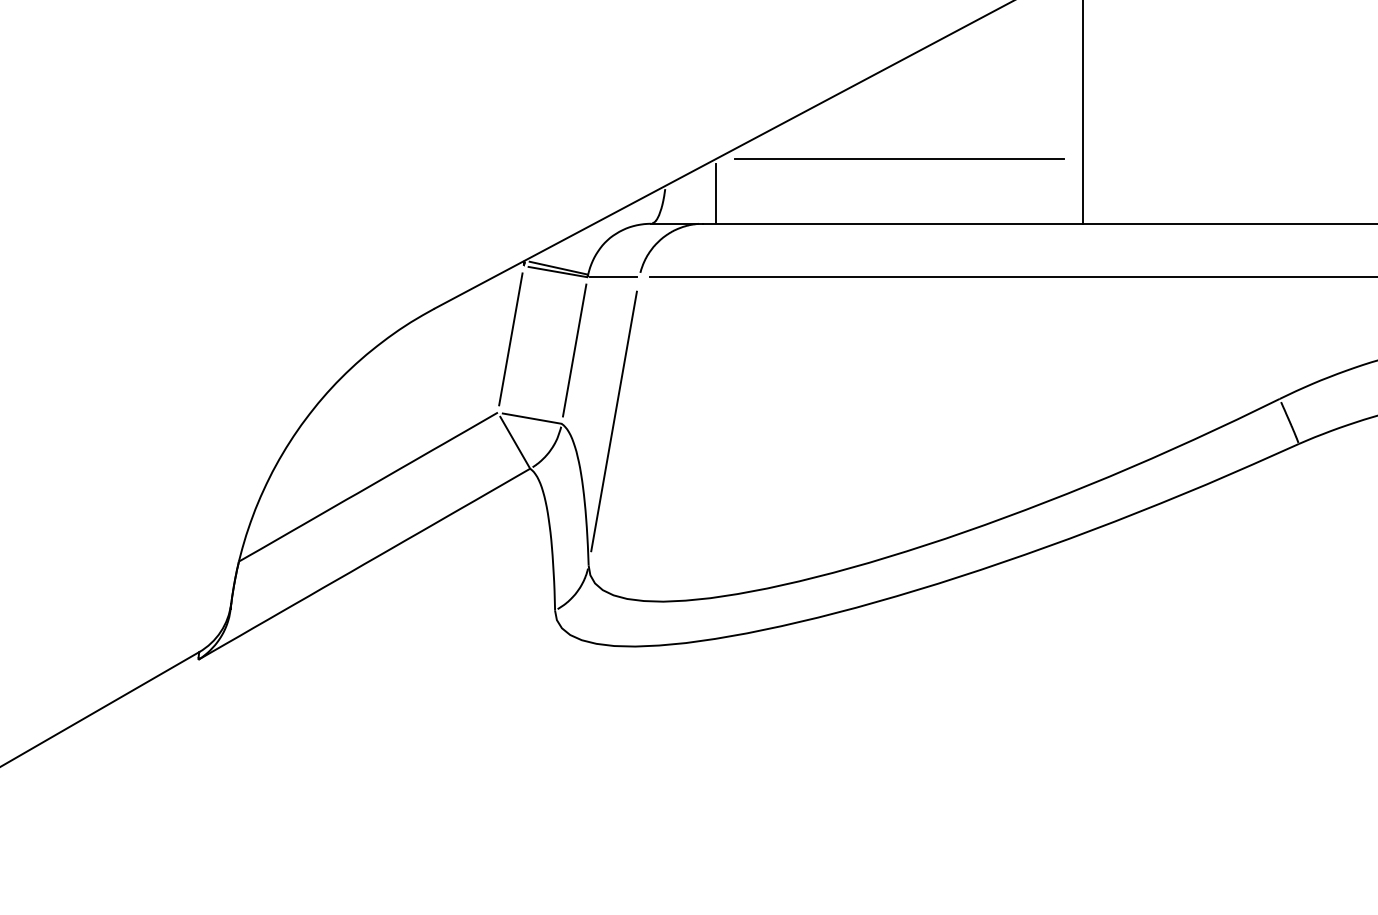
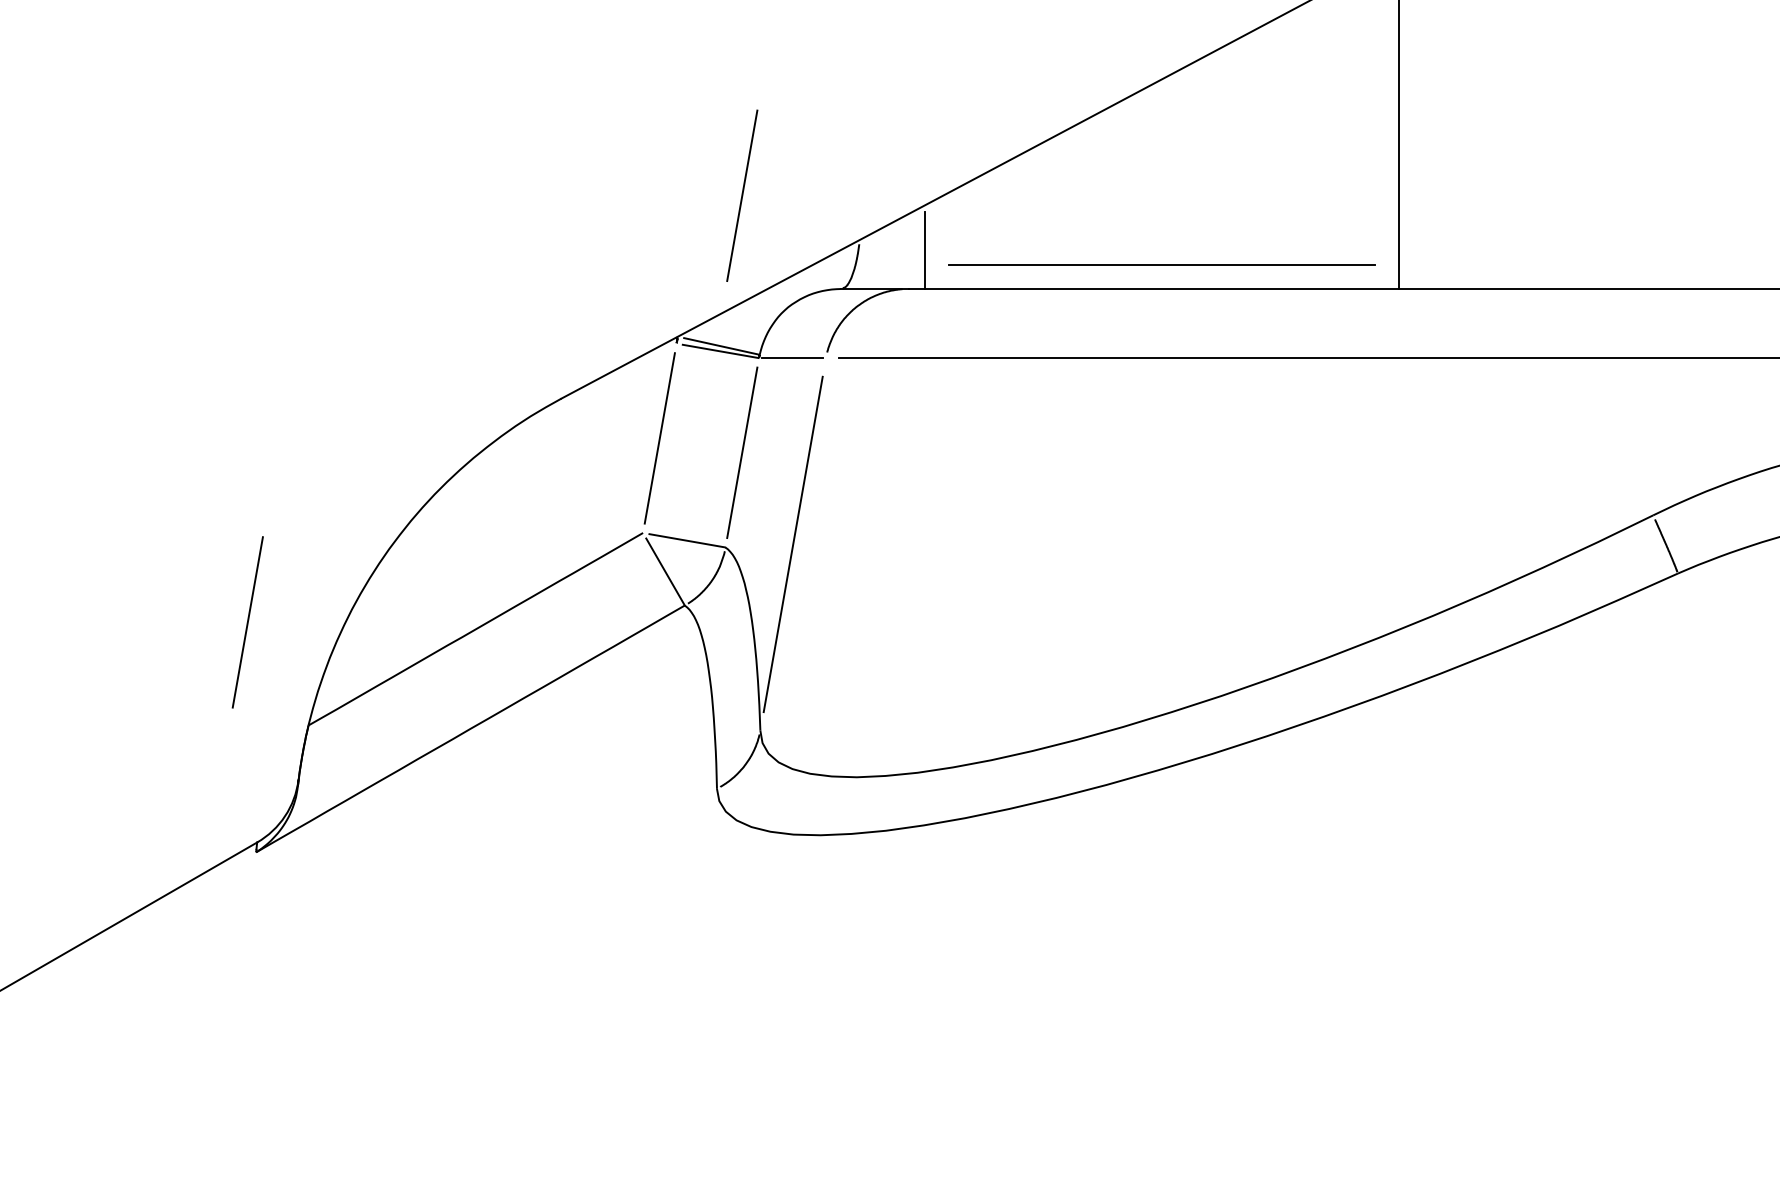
line: (574, 151) -> (742, 195), added
line: (899, 158) -> (1161, 264), moved
line: (191, 481) -> (247, 622), added

